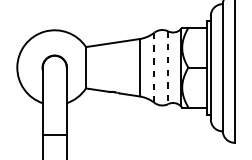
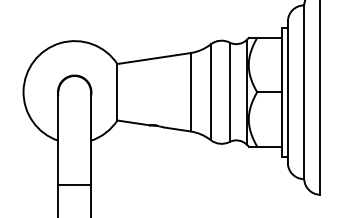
line: (154, 67) -> (210, 92), dashed -> solid
line: (168, 67) -> (229, 92), dashed -> solid

